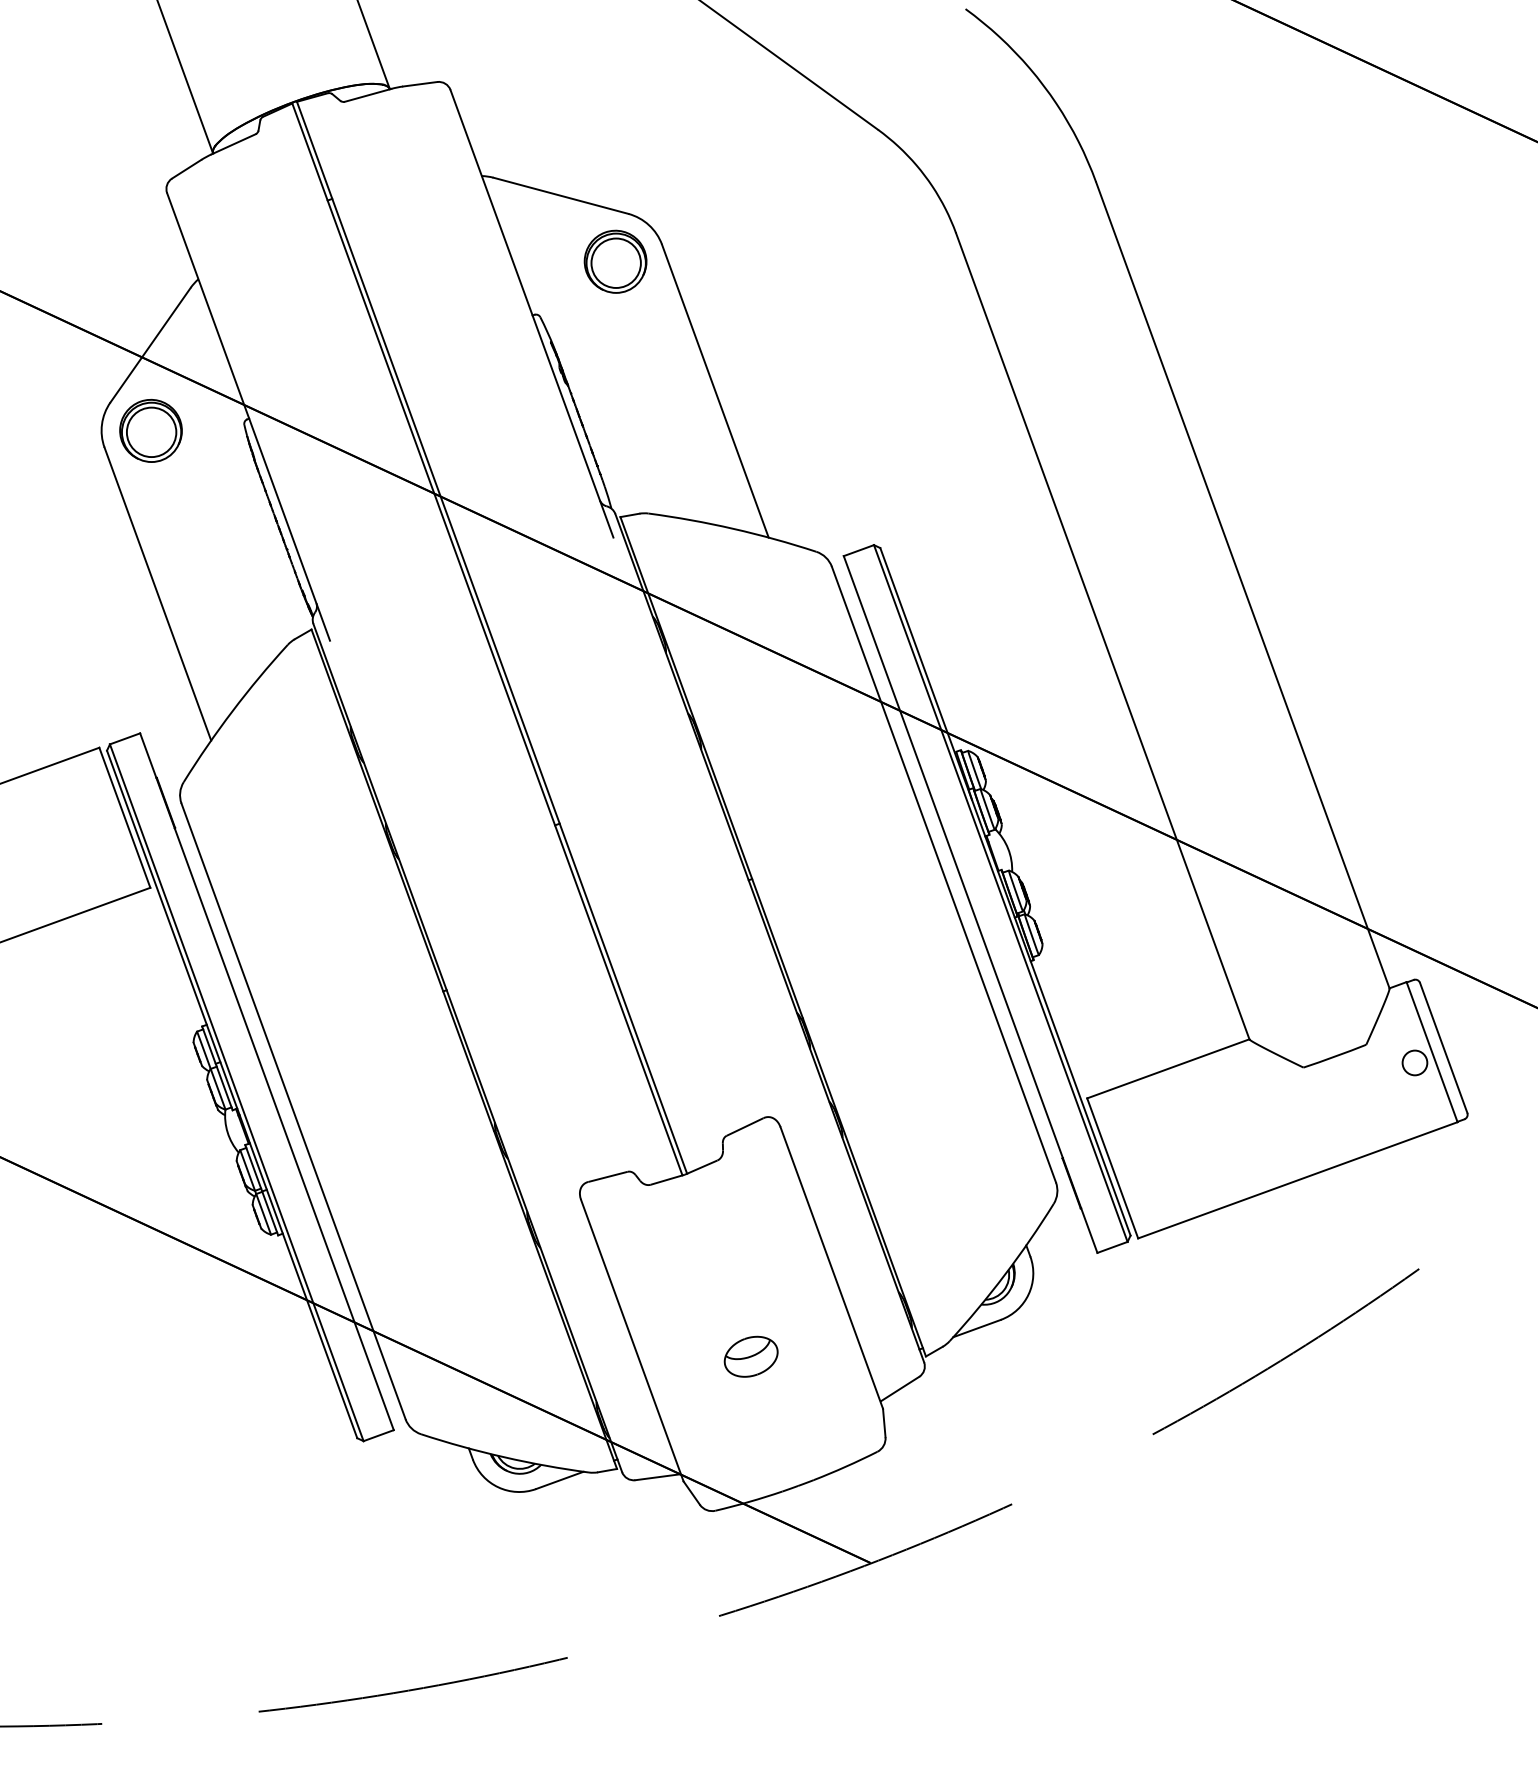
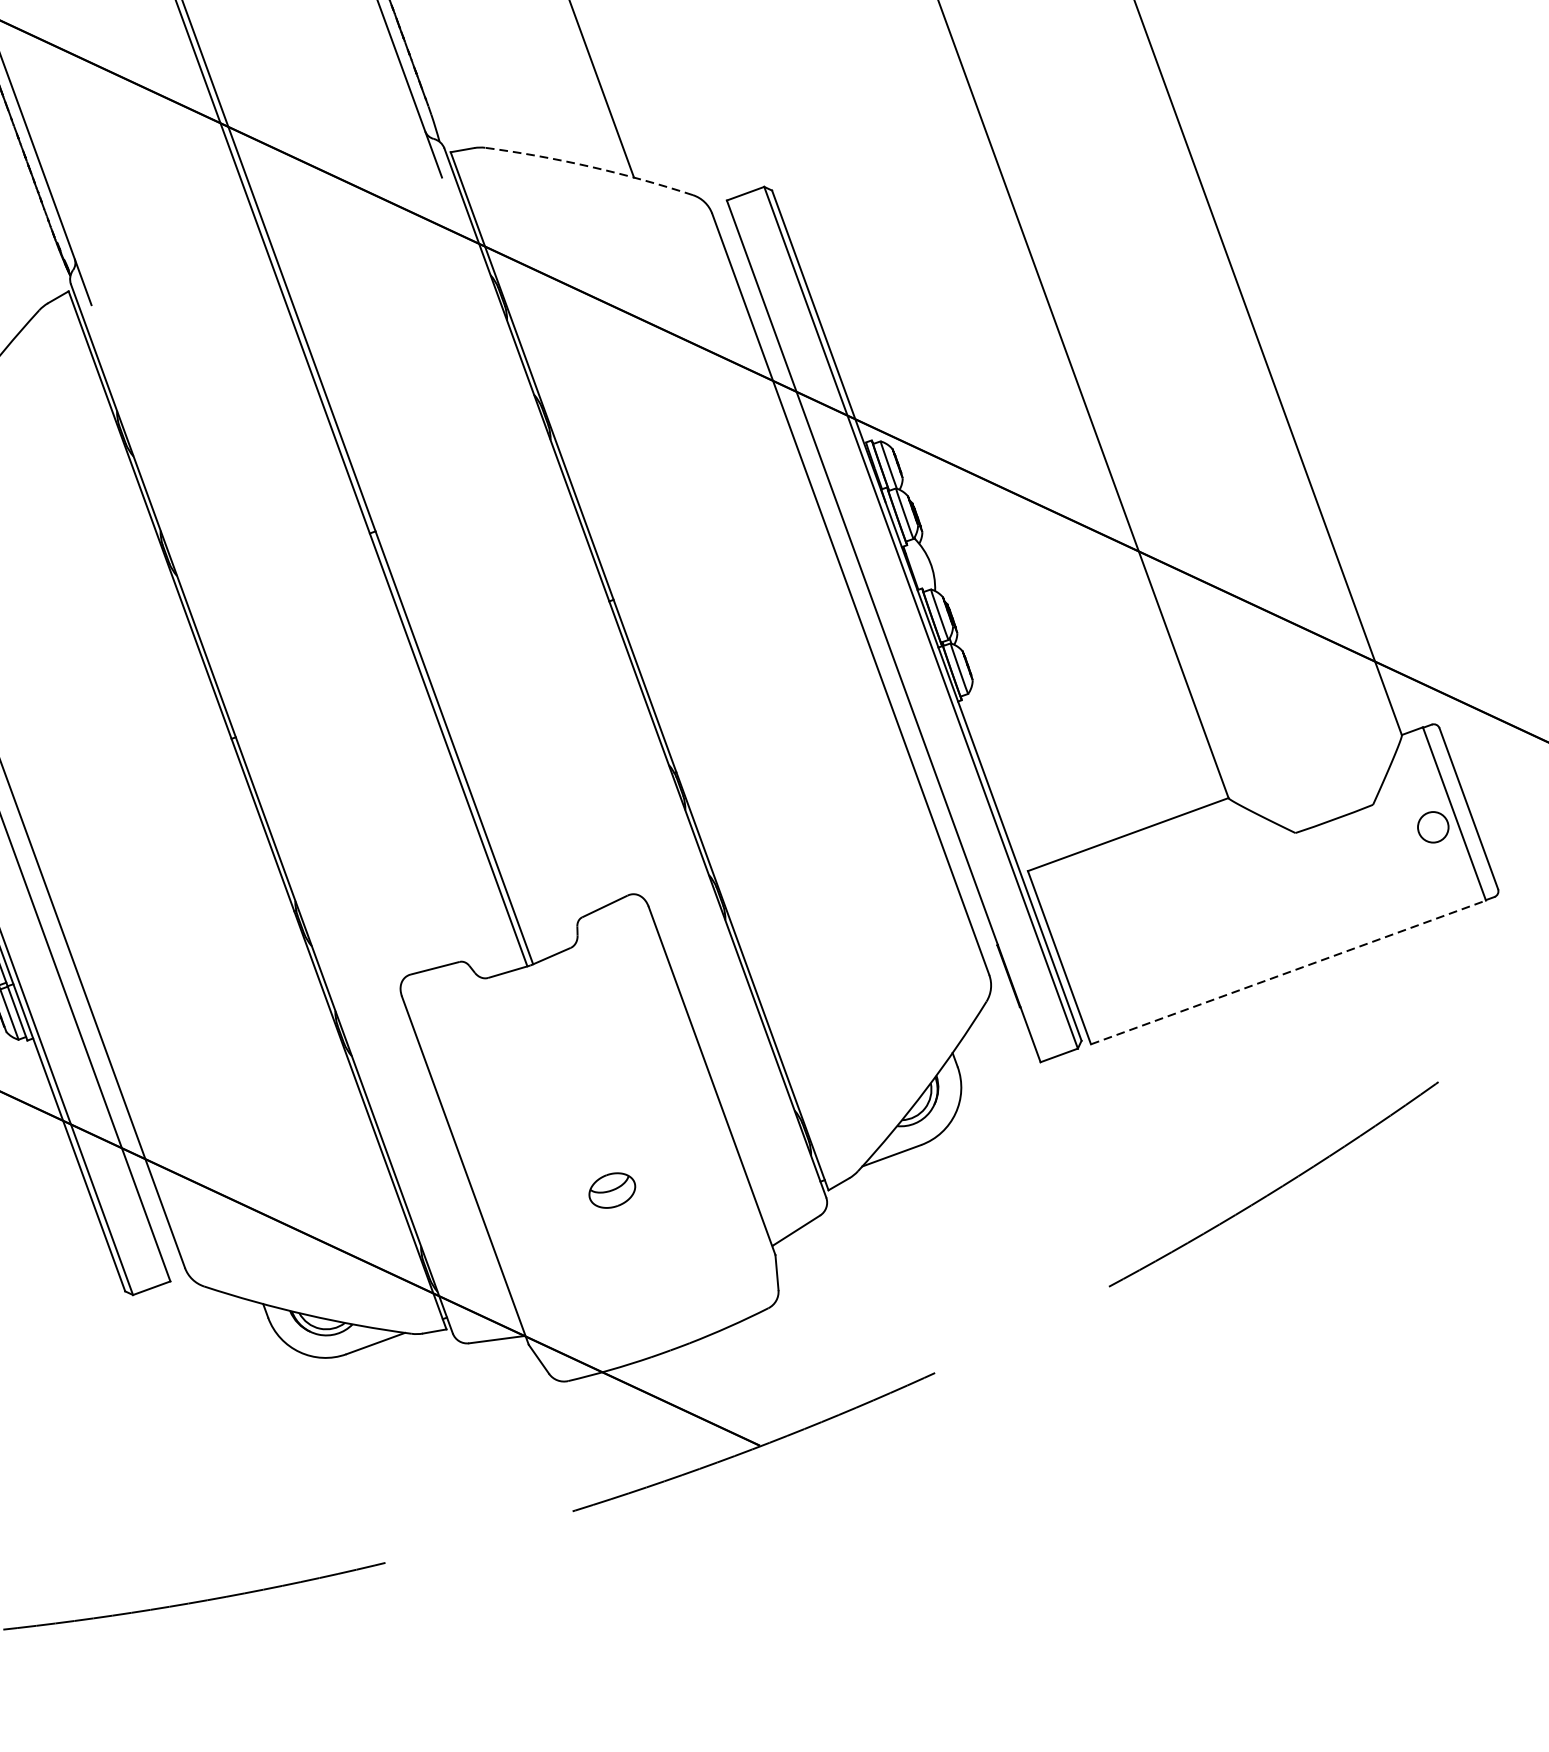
arc: (733, 528) -> (590, 166), solid -> dashed
line: (1297, 1180) -> (1288, 972), solid -> dashed
part: (750, 1356) -> (611, 1190), size x0.7

